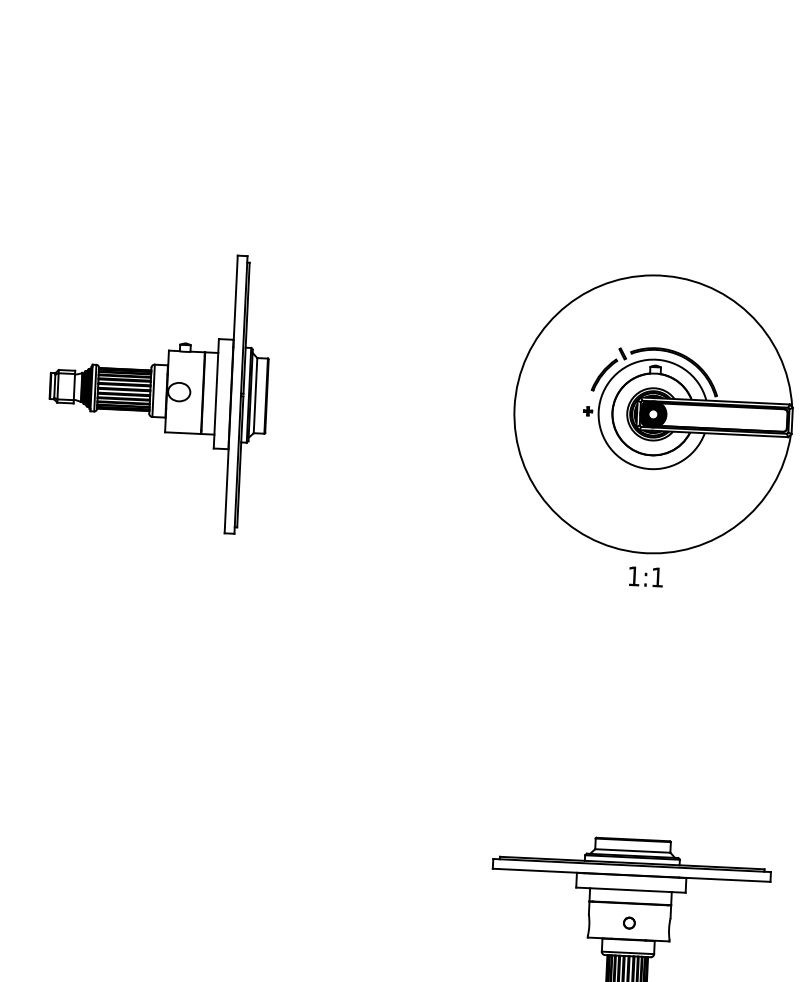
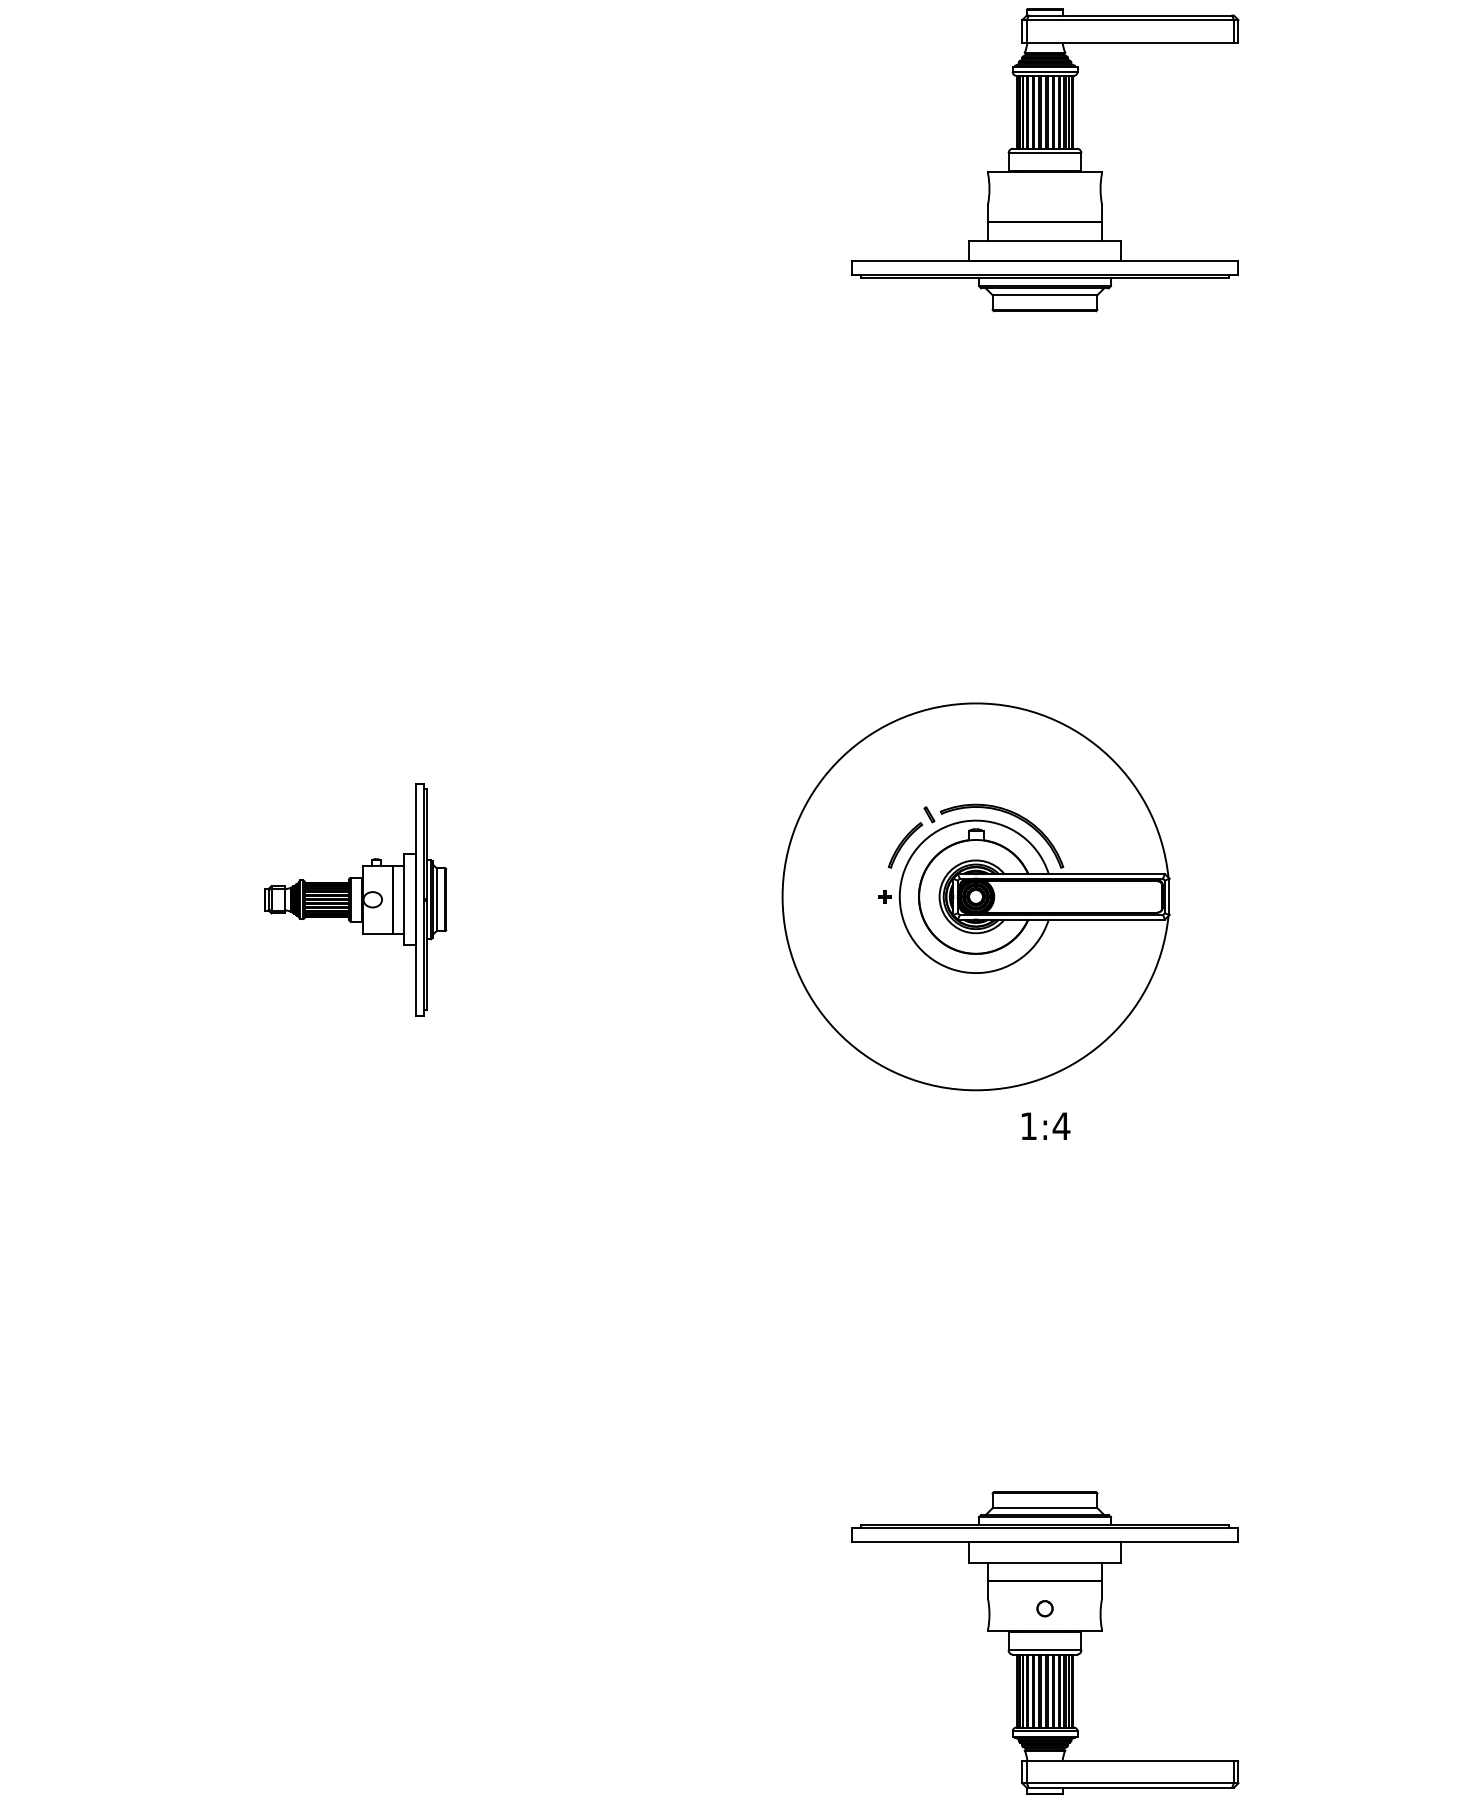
part: (158, 390) -> (355, 899), size x0.6
part: (653, 414) -> (975, 896), moved
text: (657, 576) -> (1061, 1125), 1:1 -> 1:4

